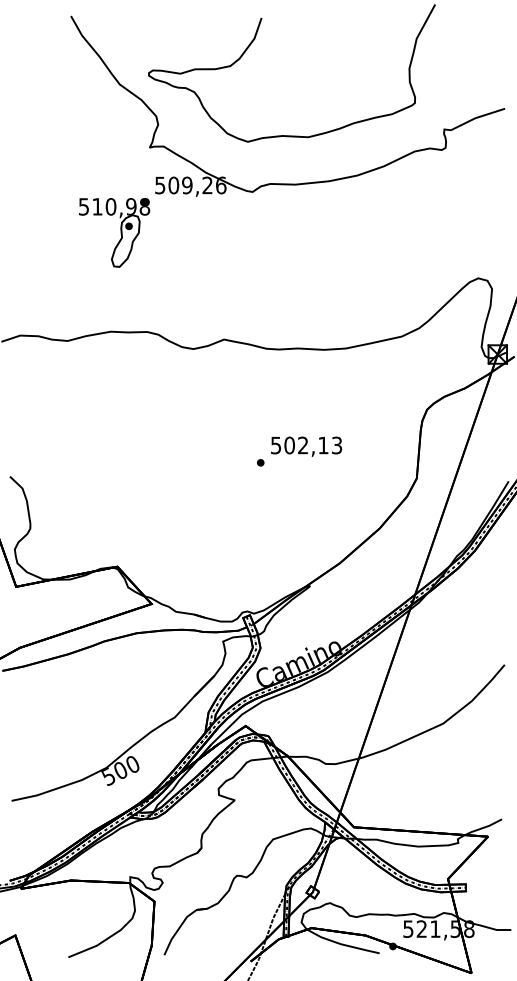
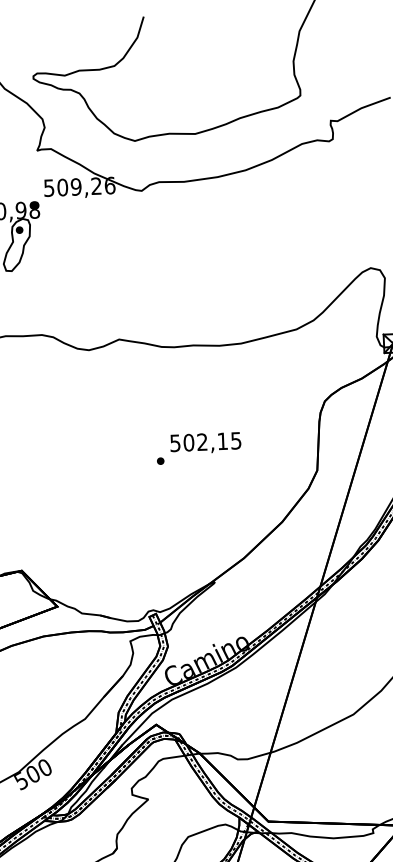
text: (337, 444) -> (236, 439), 502,13 -> 502,15

